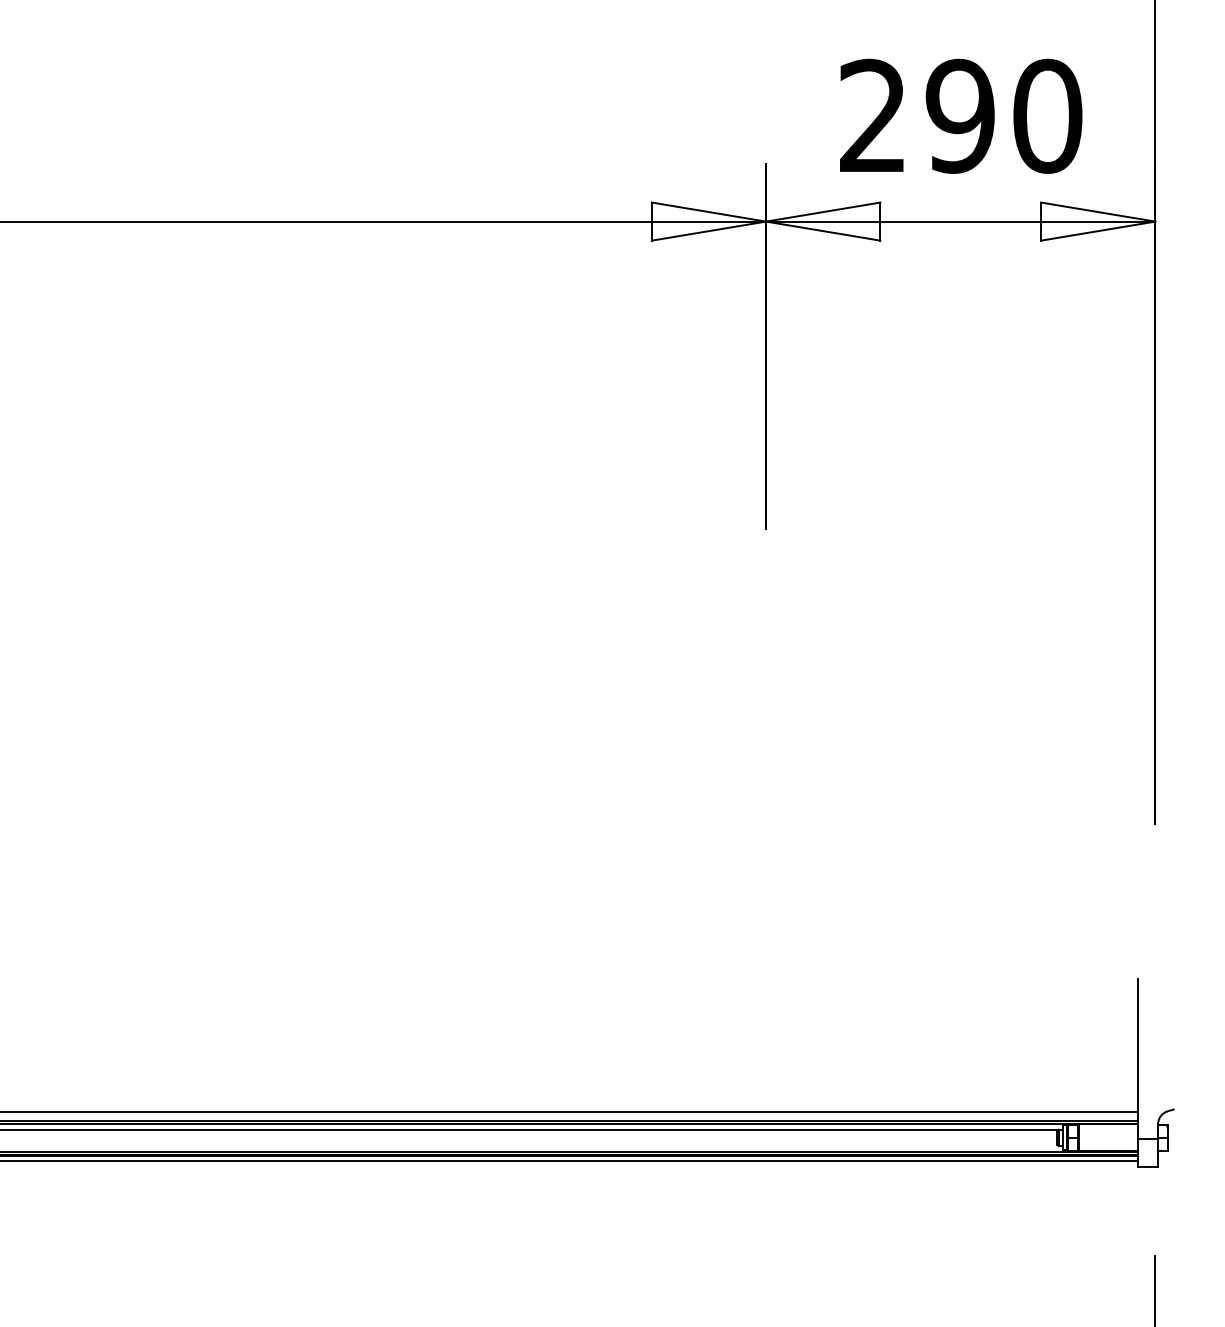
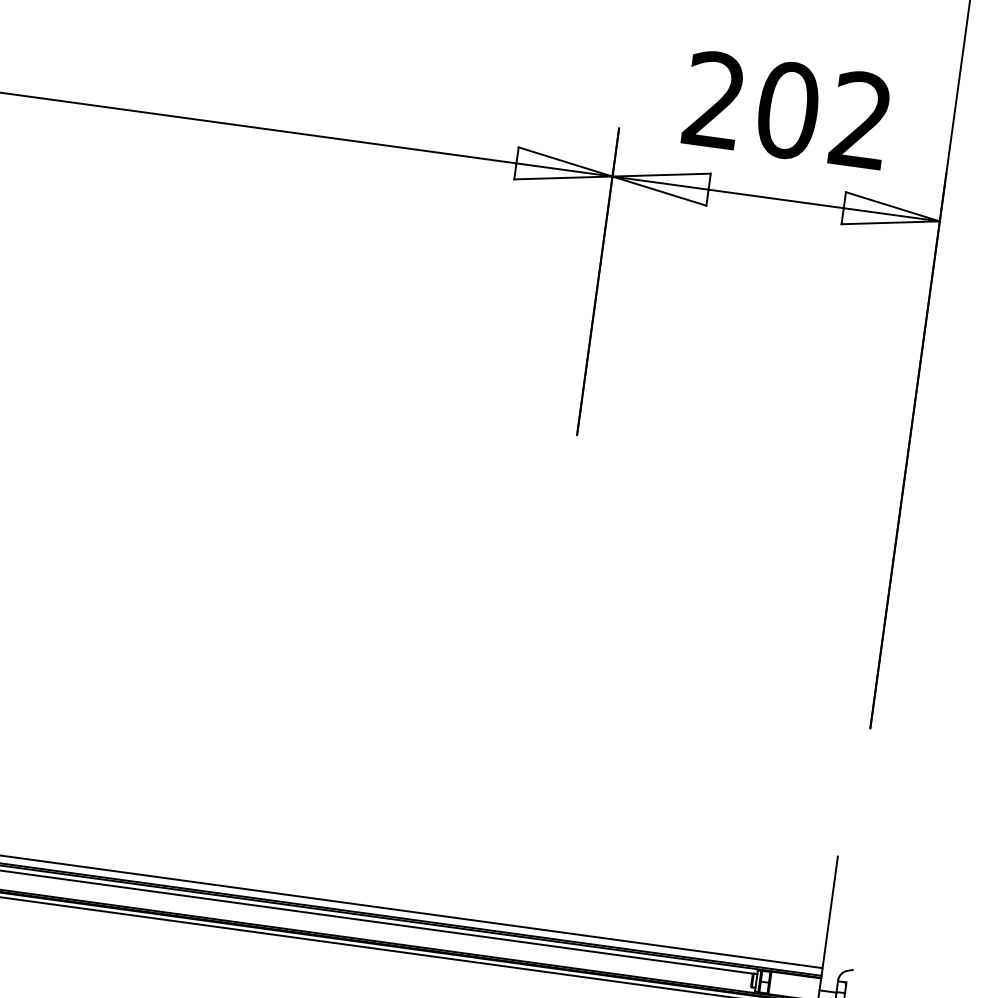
text: (1003, 115) -> (824, 114), 290 -> 202

